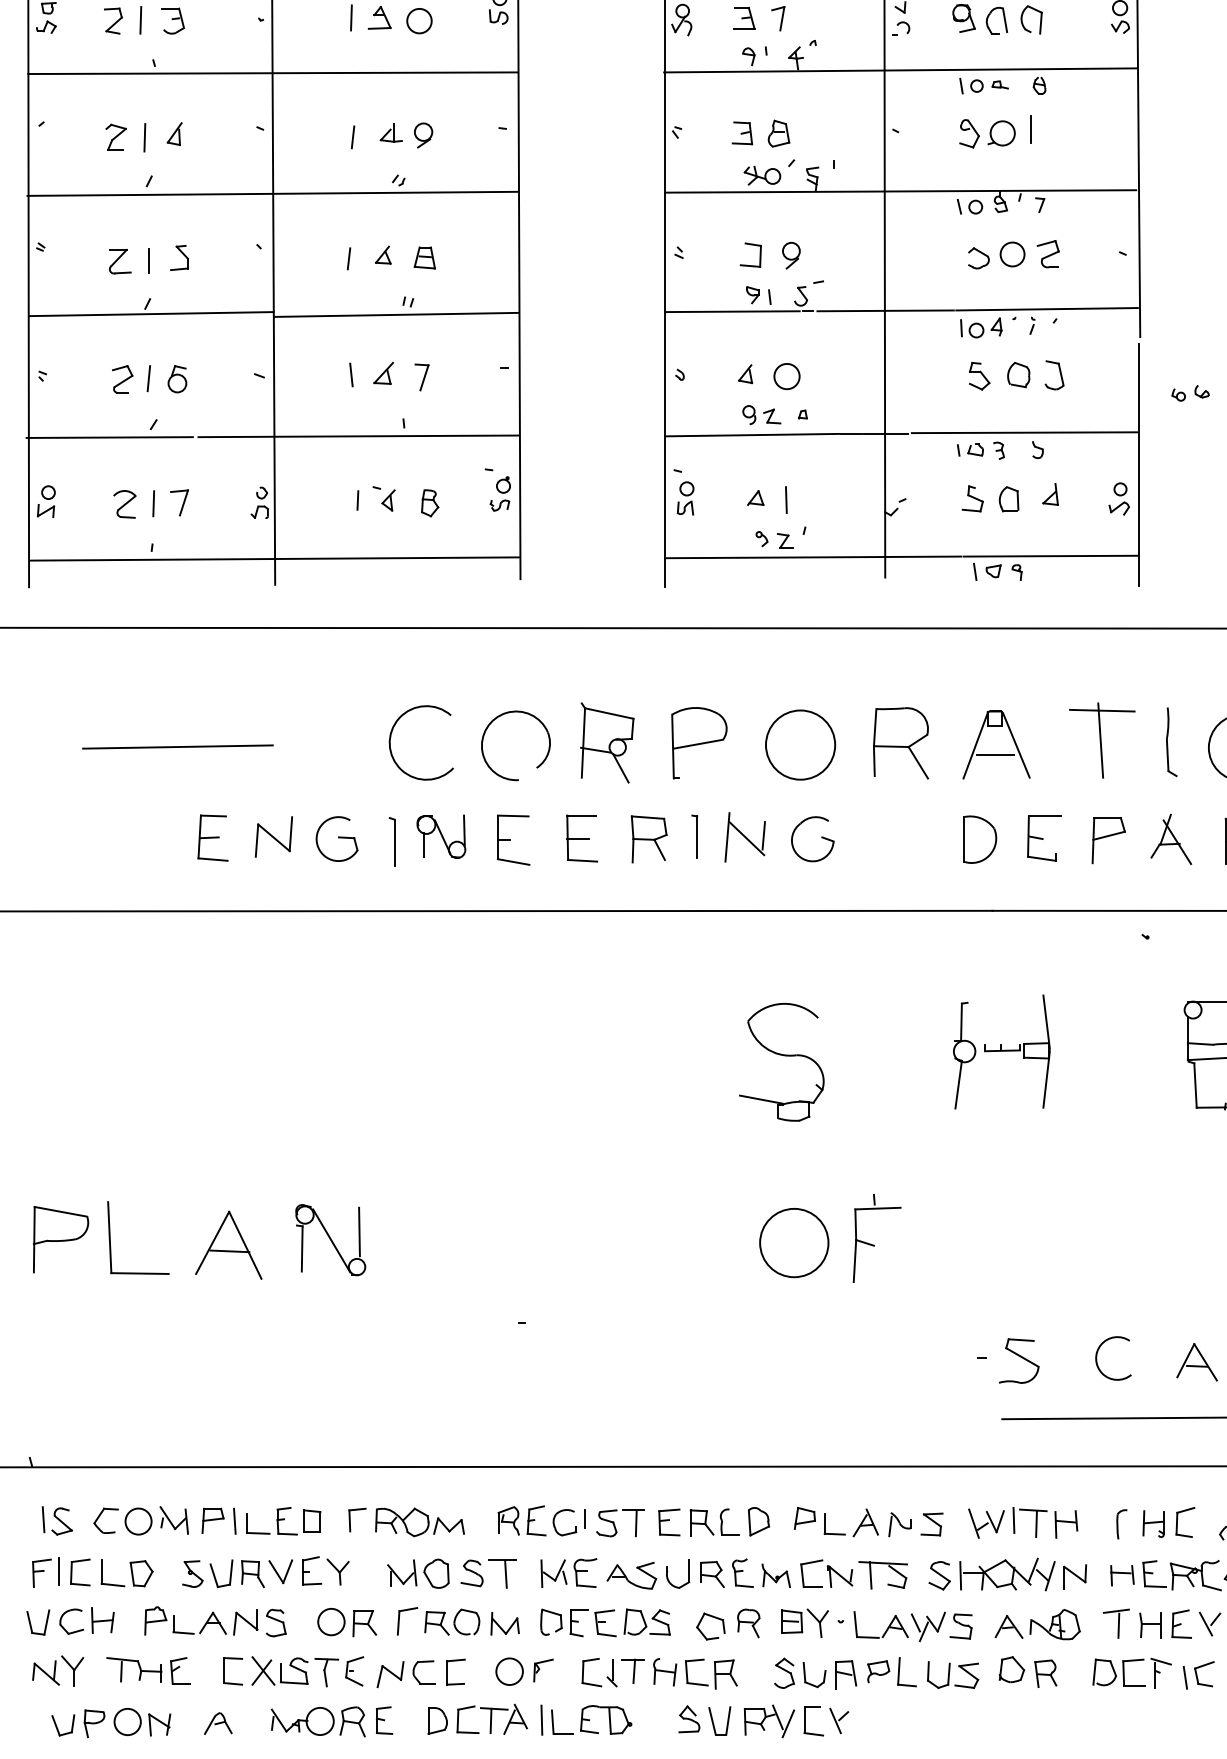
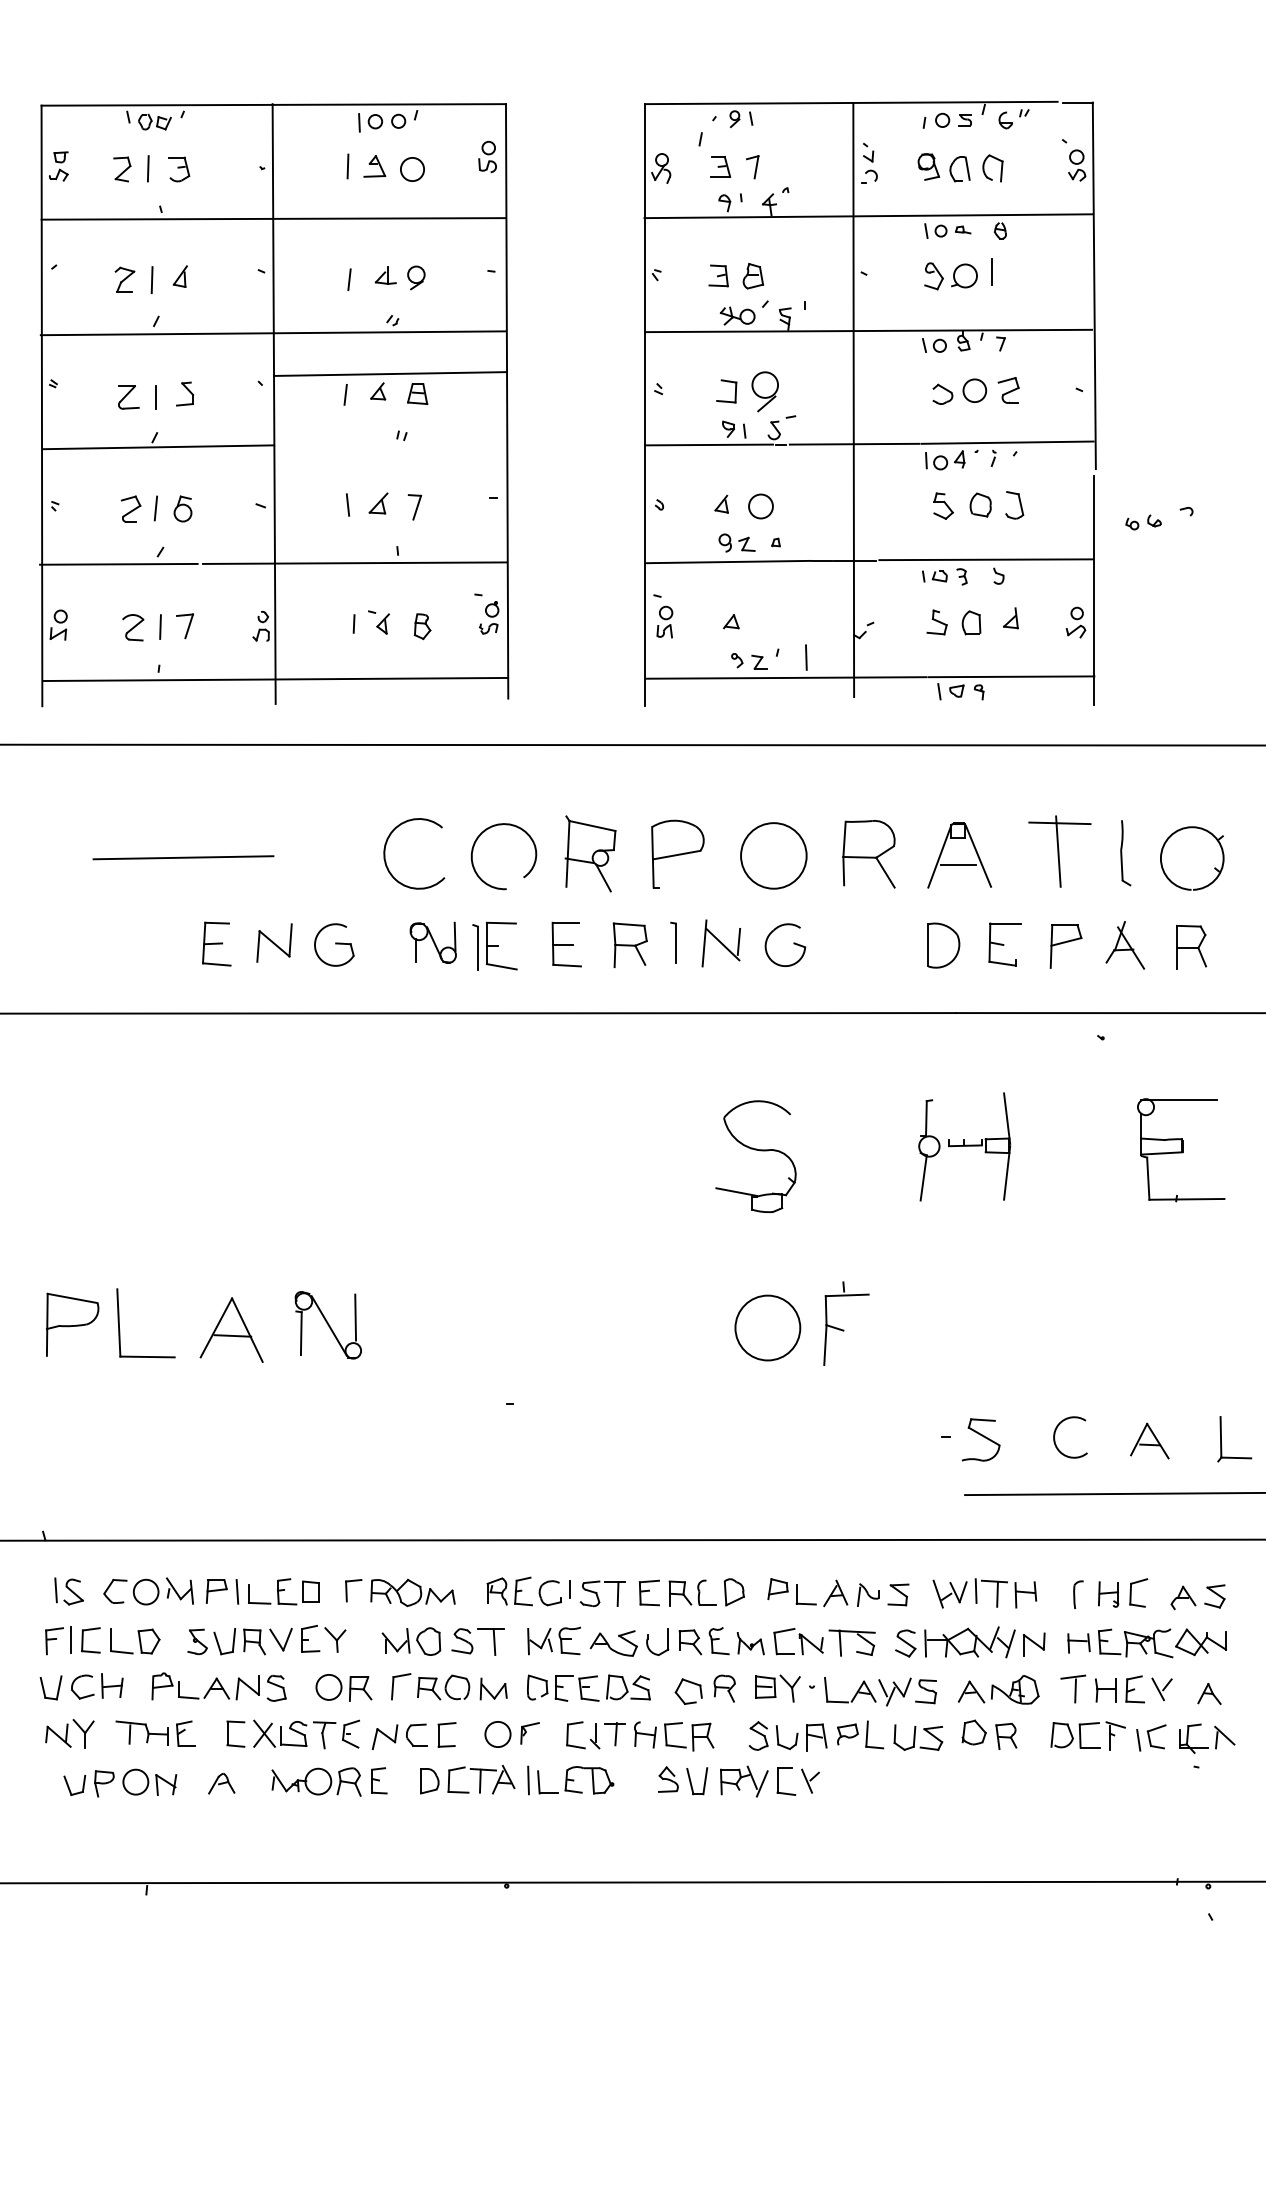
part: (790, 255) -> (764, 391), size x1.6
line: (396, 314) -> (389, 373), moved
line: (786, 499) -> (806, 657), moved
part: (392, 841) -> (475, 947), moved

